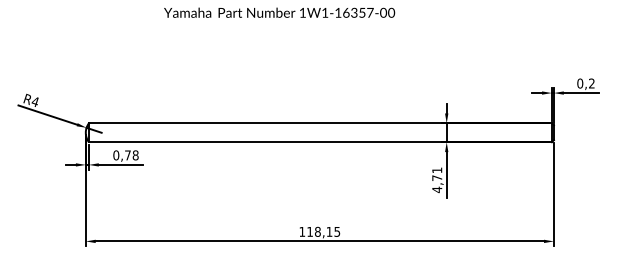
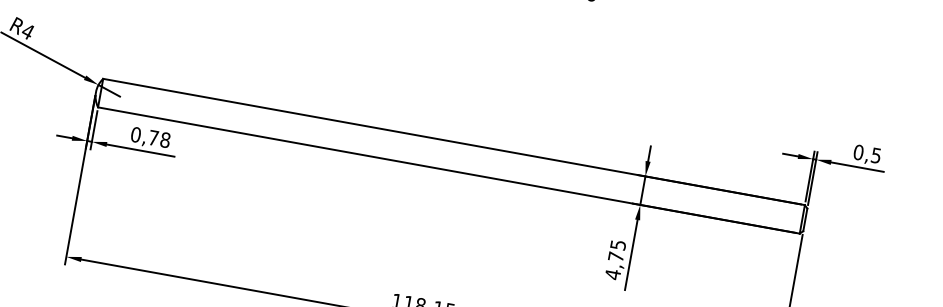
text: (591, 83) -> (875, 155), 0,2 -> 0,5
text: (437, 170) -> (618, 245), 4,71 -> 4,75

